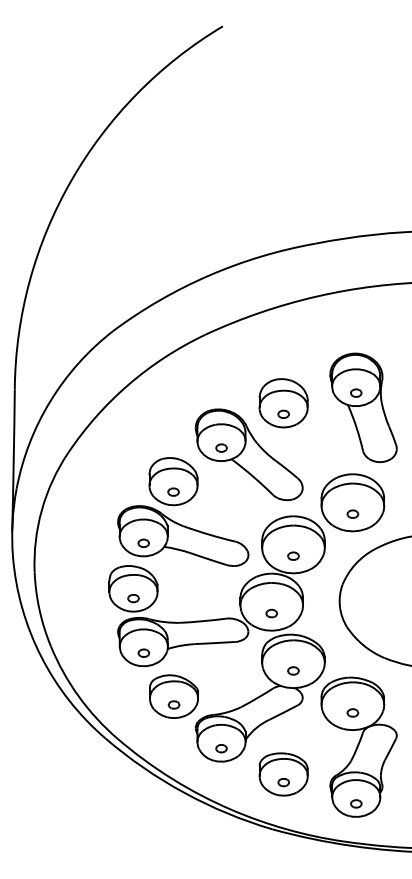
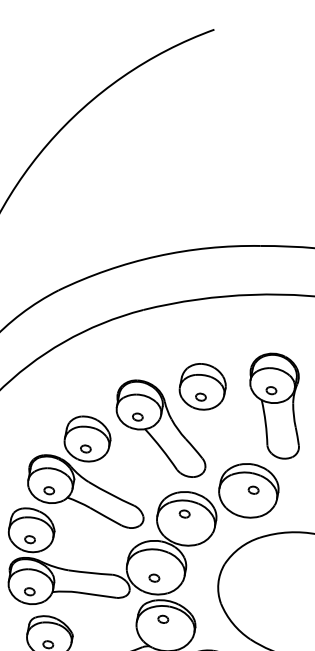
part: (352, 513) -> (253, 489), moved
part: (293, 555) -> (184, 513), moved
part: (293, 670) -> (163, 618), moved

